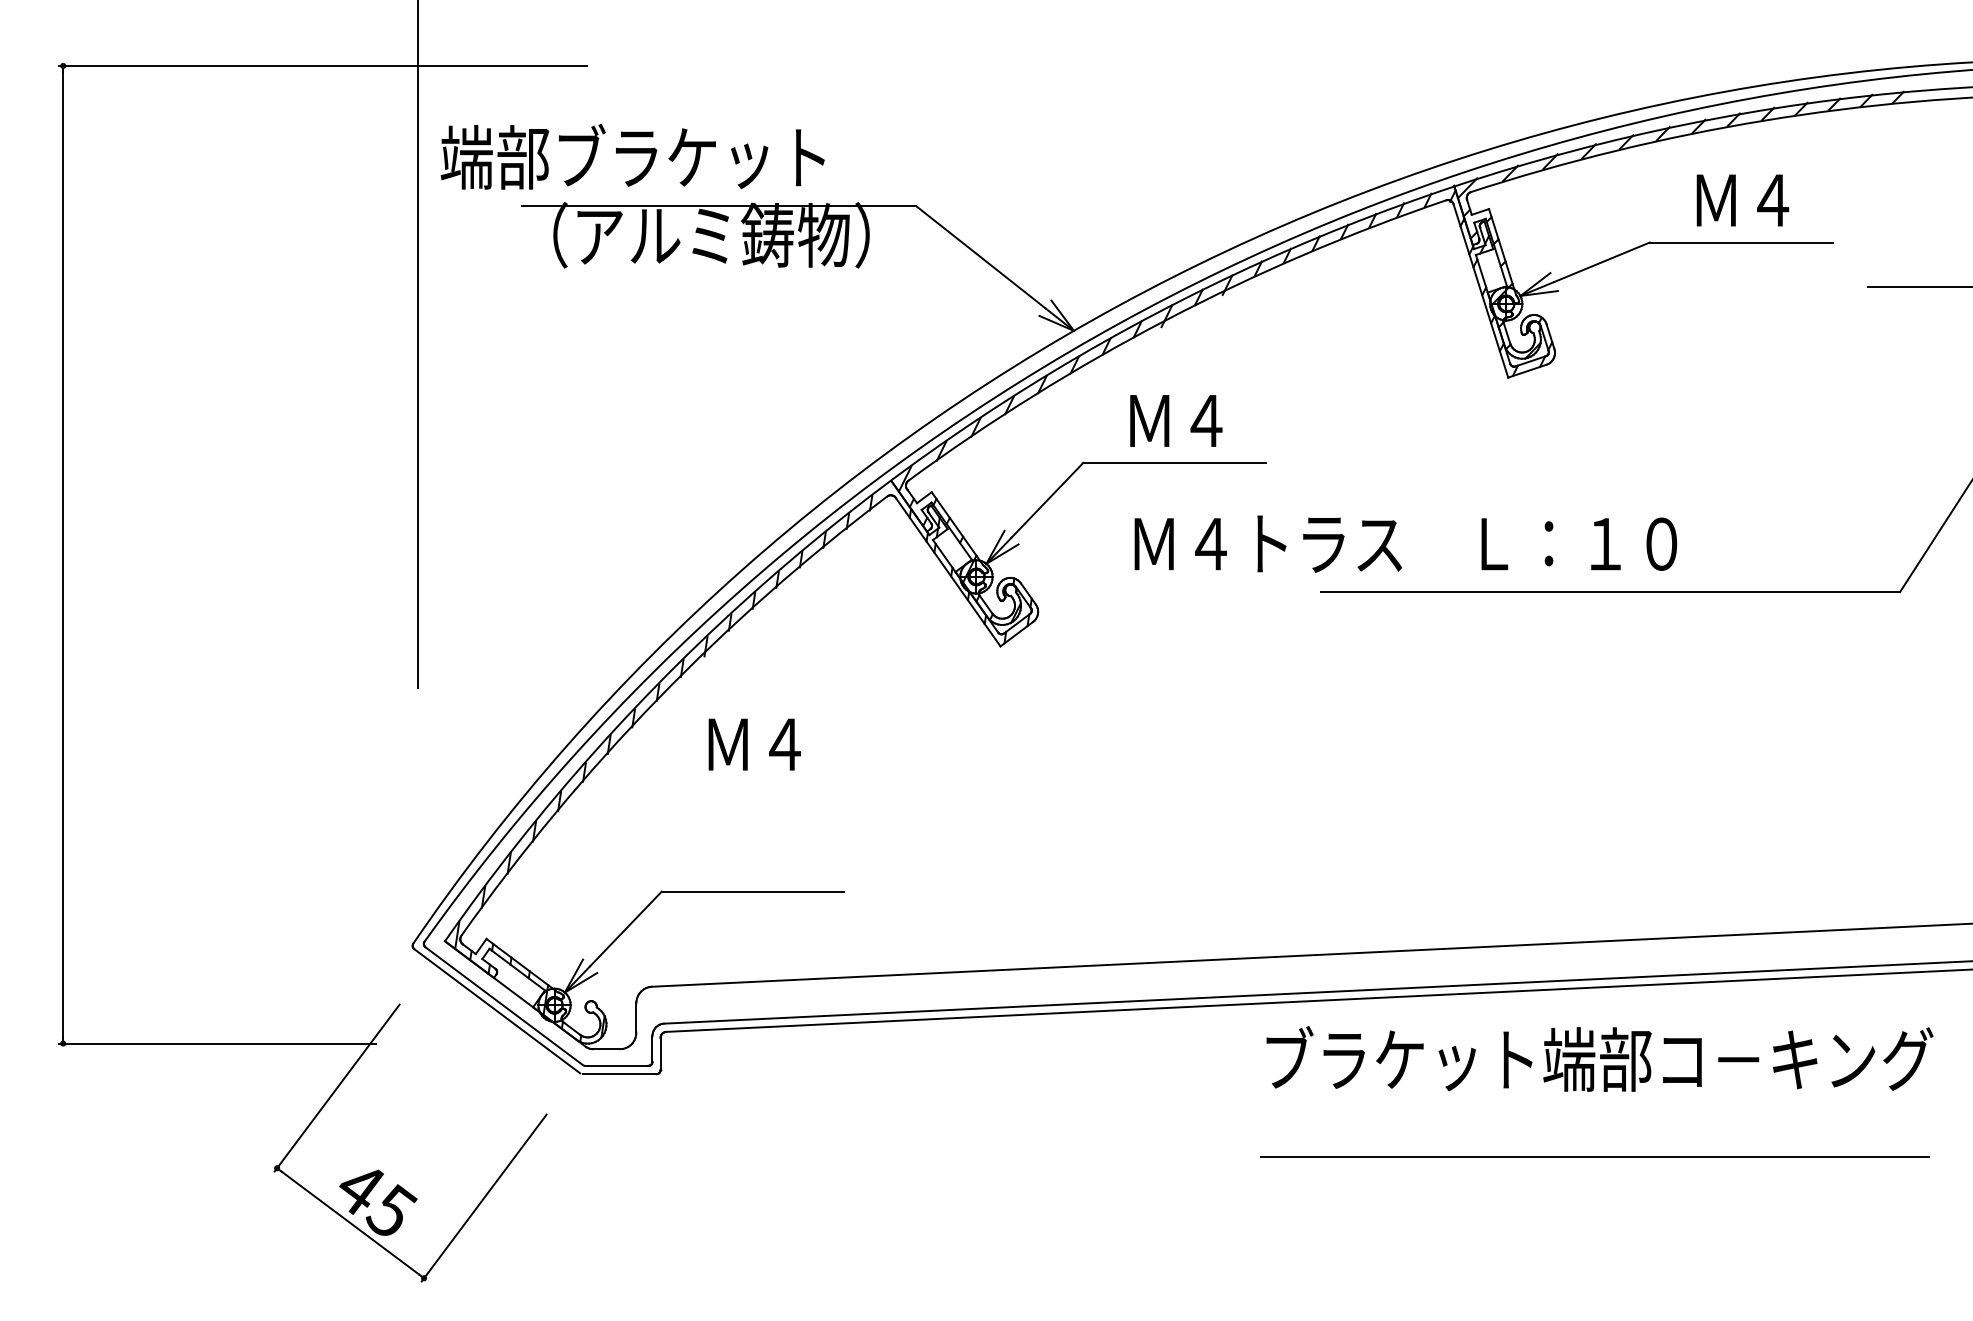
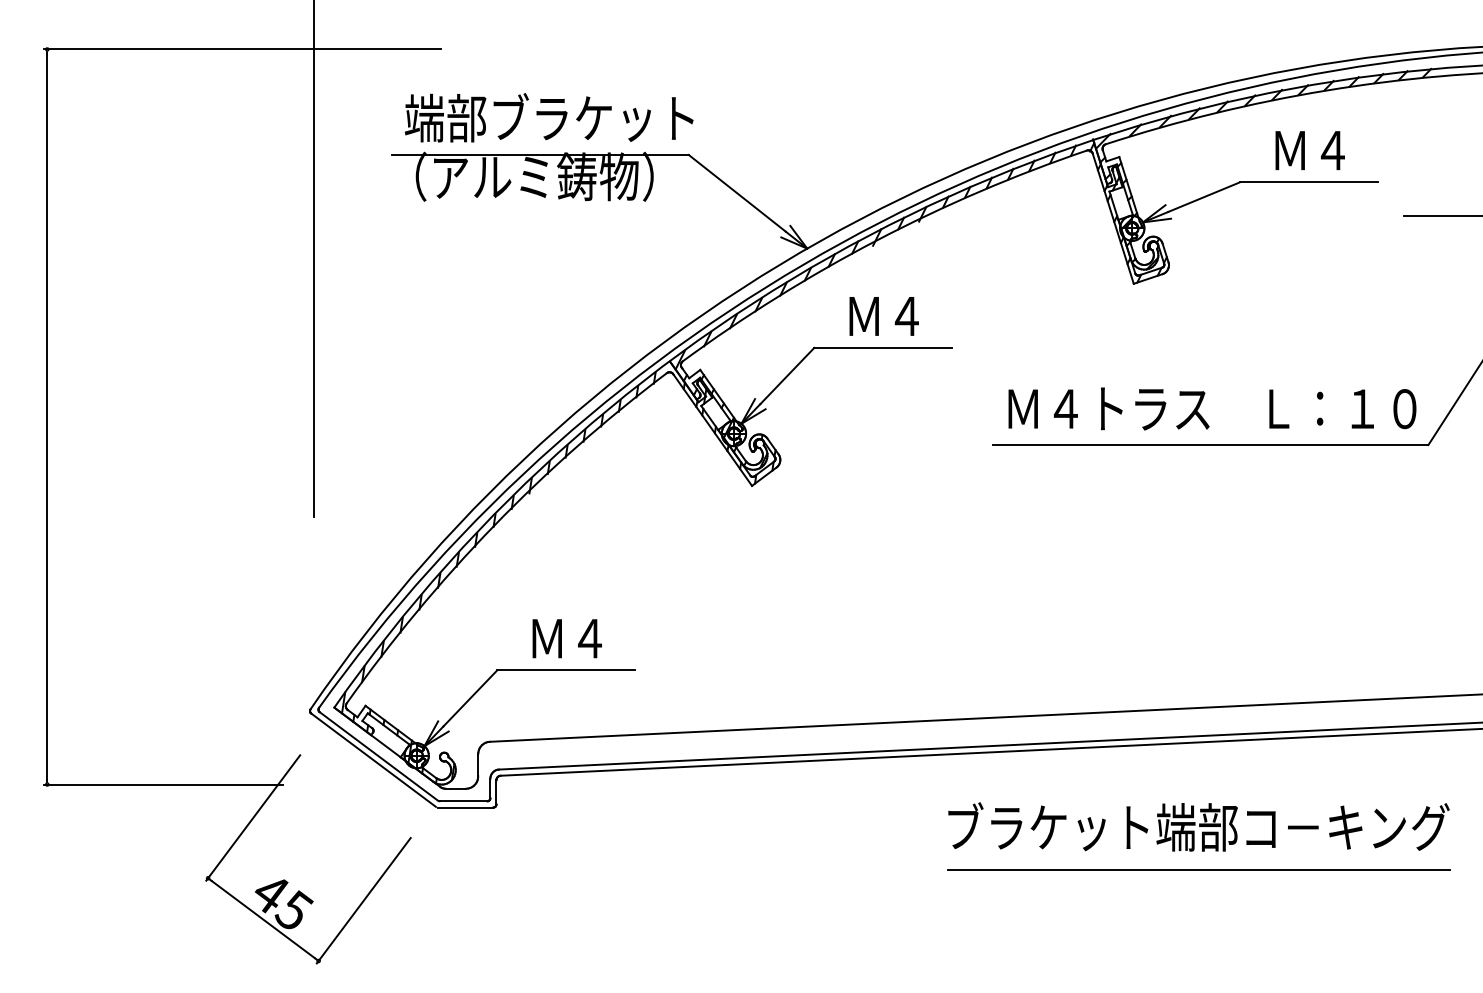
text: (632, 156) -> (549, 117), moved
text: (1405, 543) -> (1212, 408), moved
text: (754, 744) -> (567, 638), moved
text: (1599, 1058) -> (1198, 826), moved

